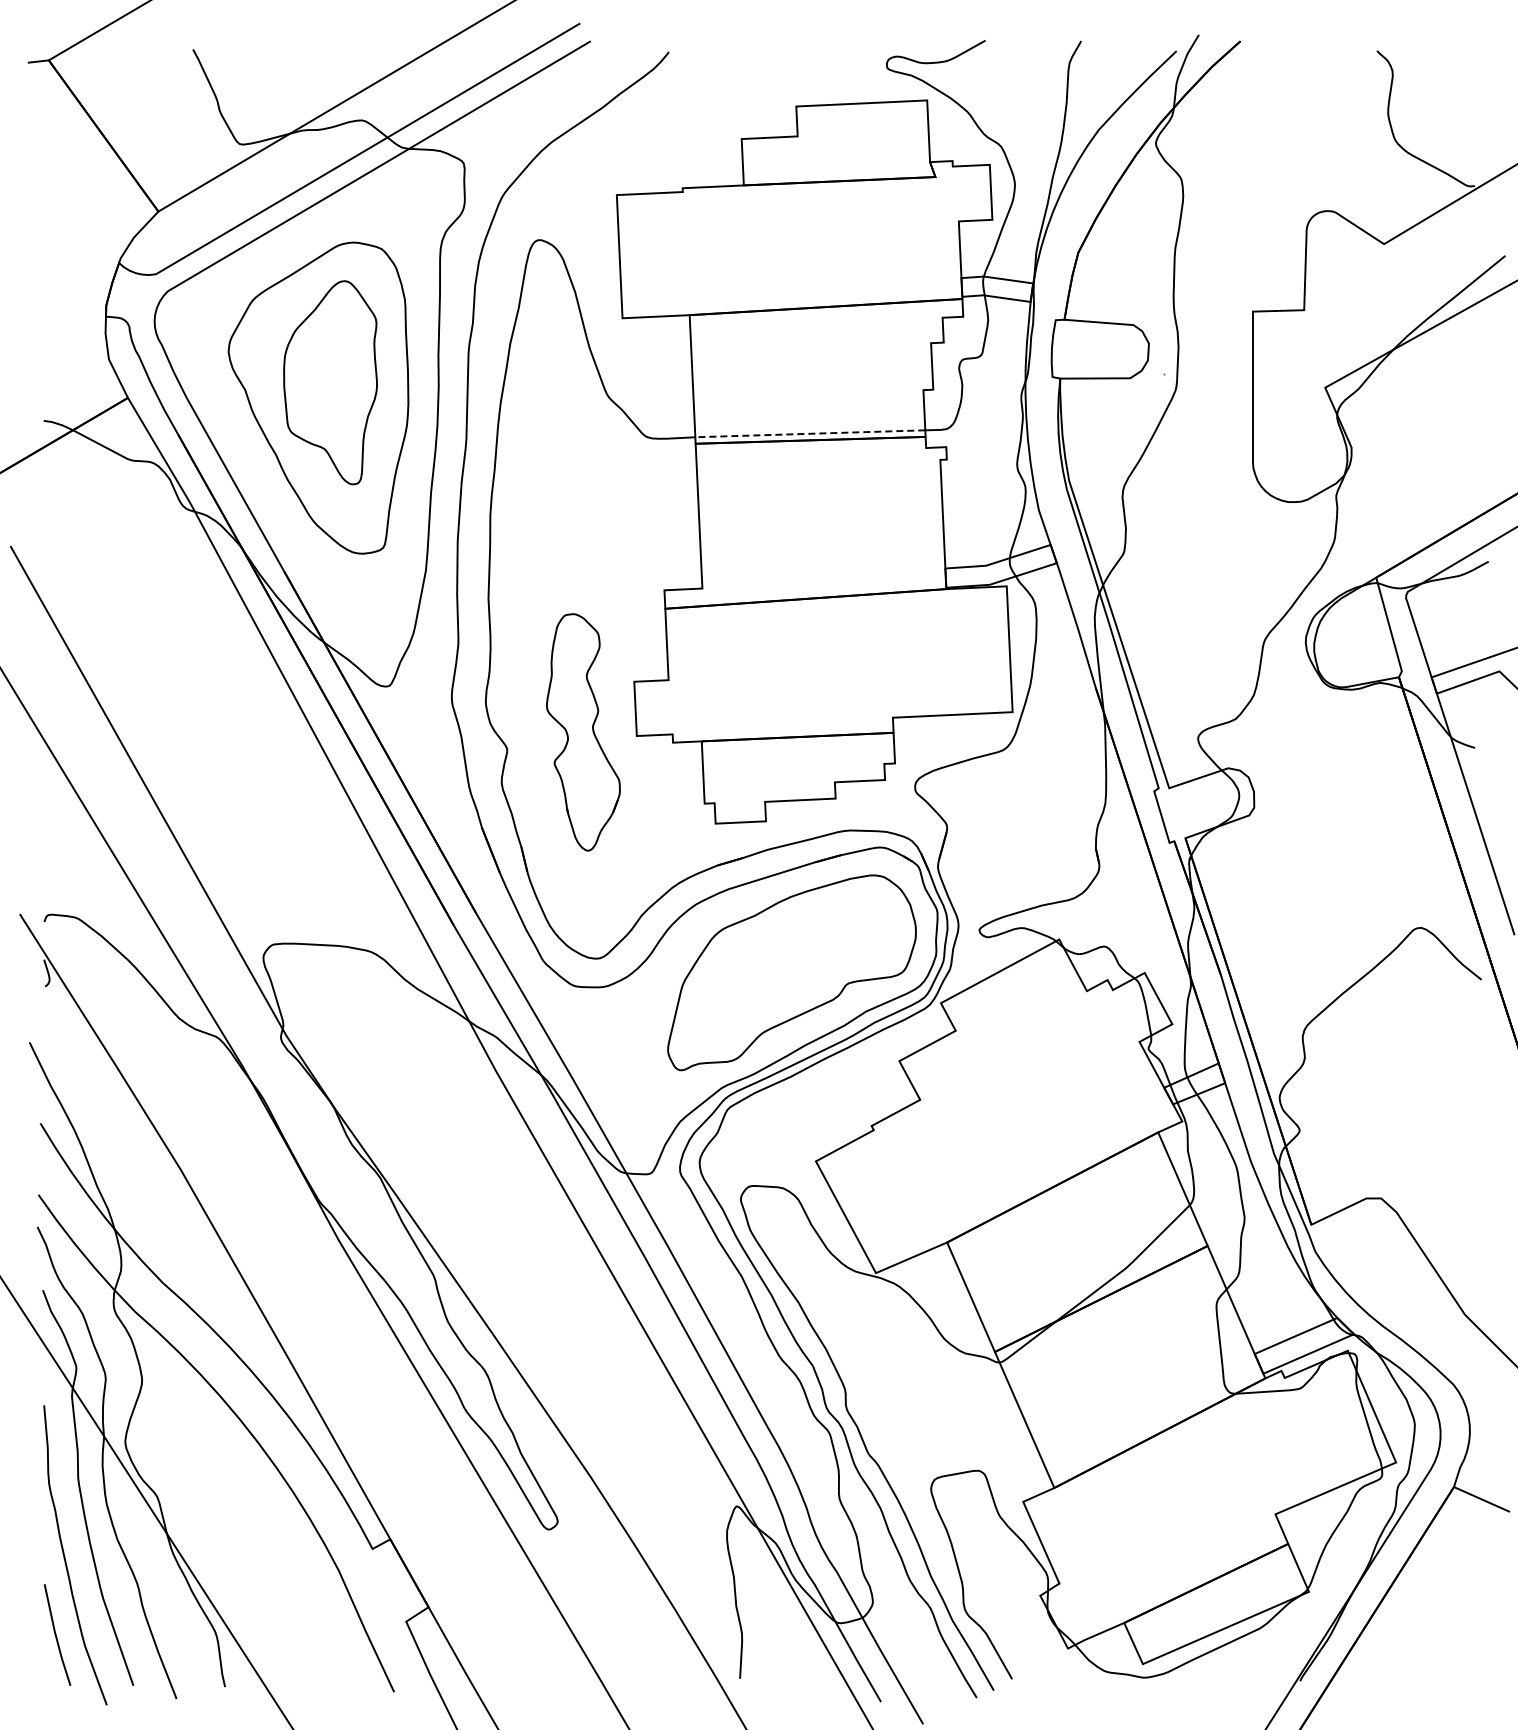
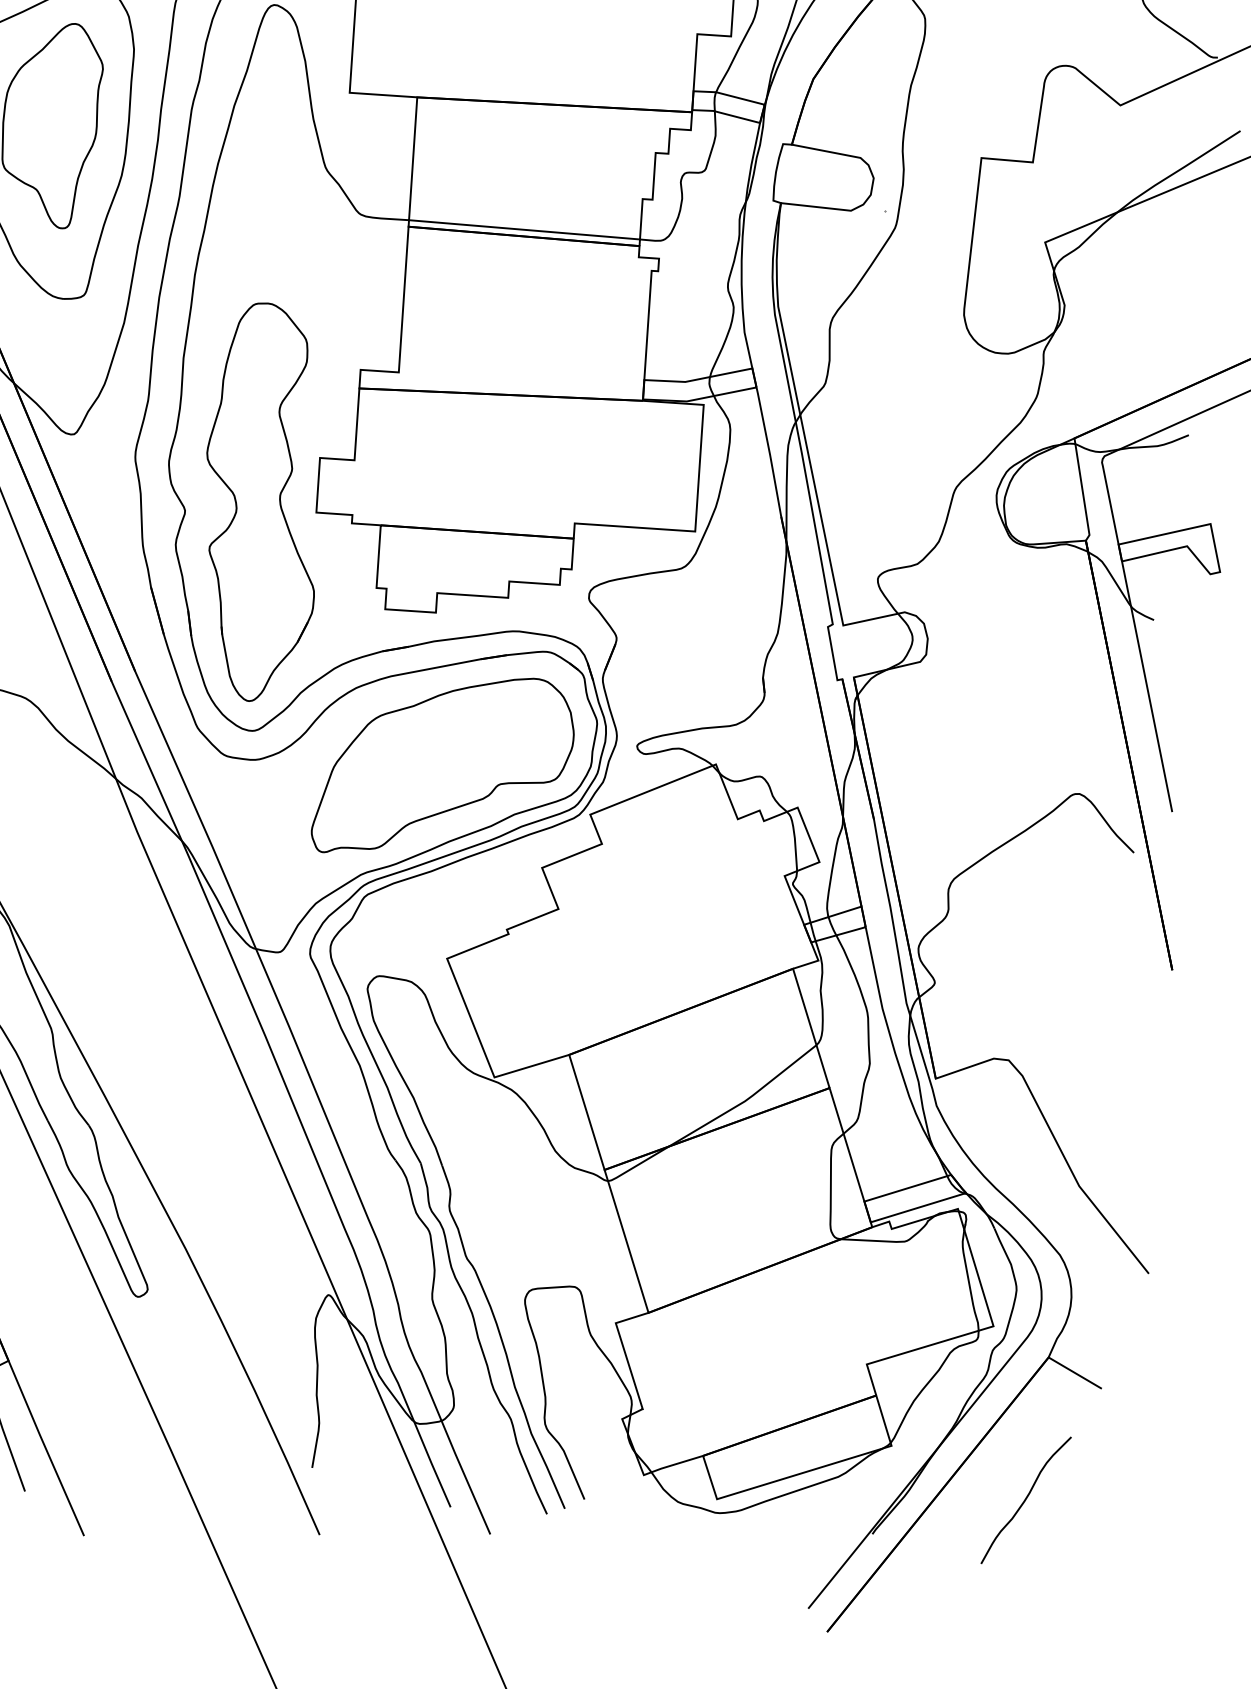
line: (809, 433) -> (523, 229), dashed -> solid
part: (583, 732) -> (263, 502), size x1.67
curve: (1447, 1630) -> (1025, 1500), added

